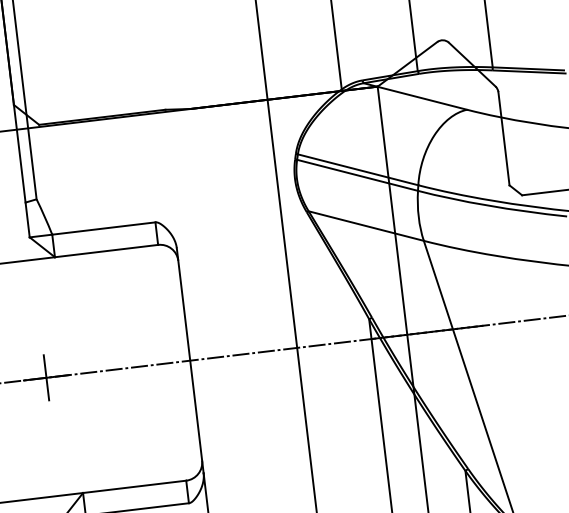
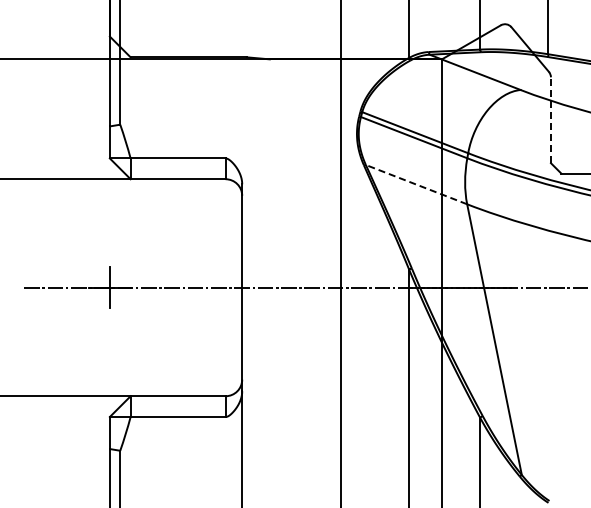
line: (503, 139) -> (550, 120), solid -> dashed
line: (366, 225) -> (416, 184), solid -> dashed

